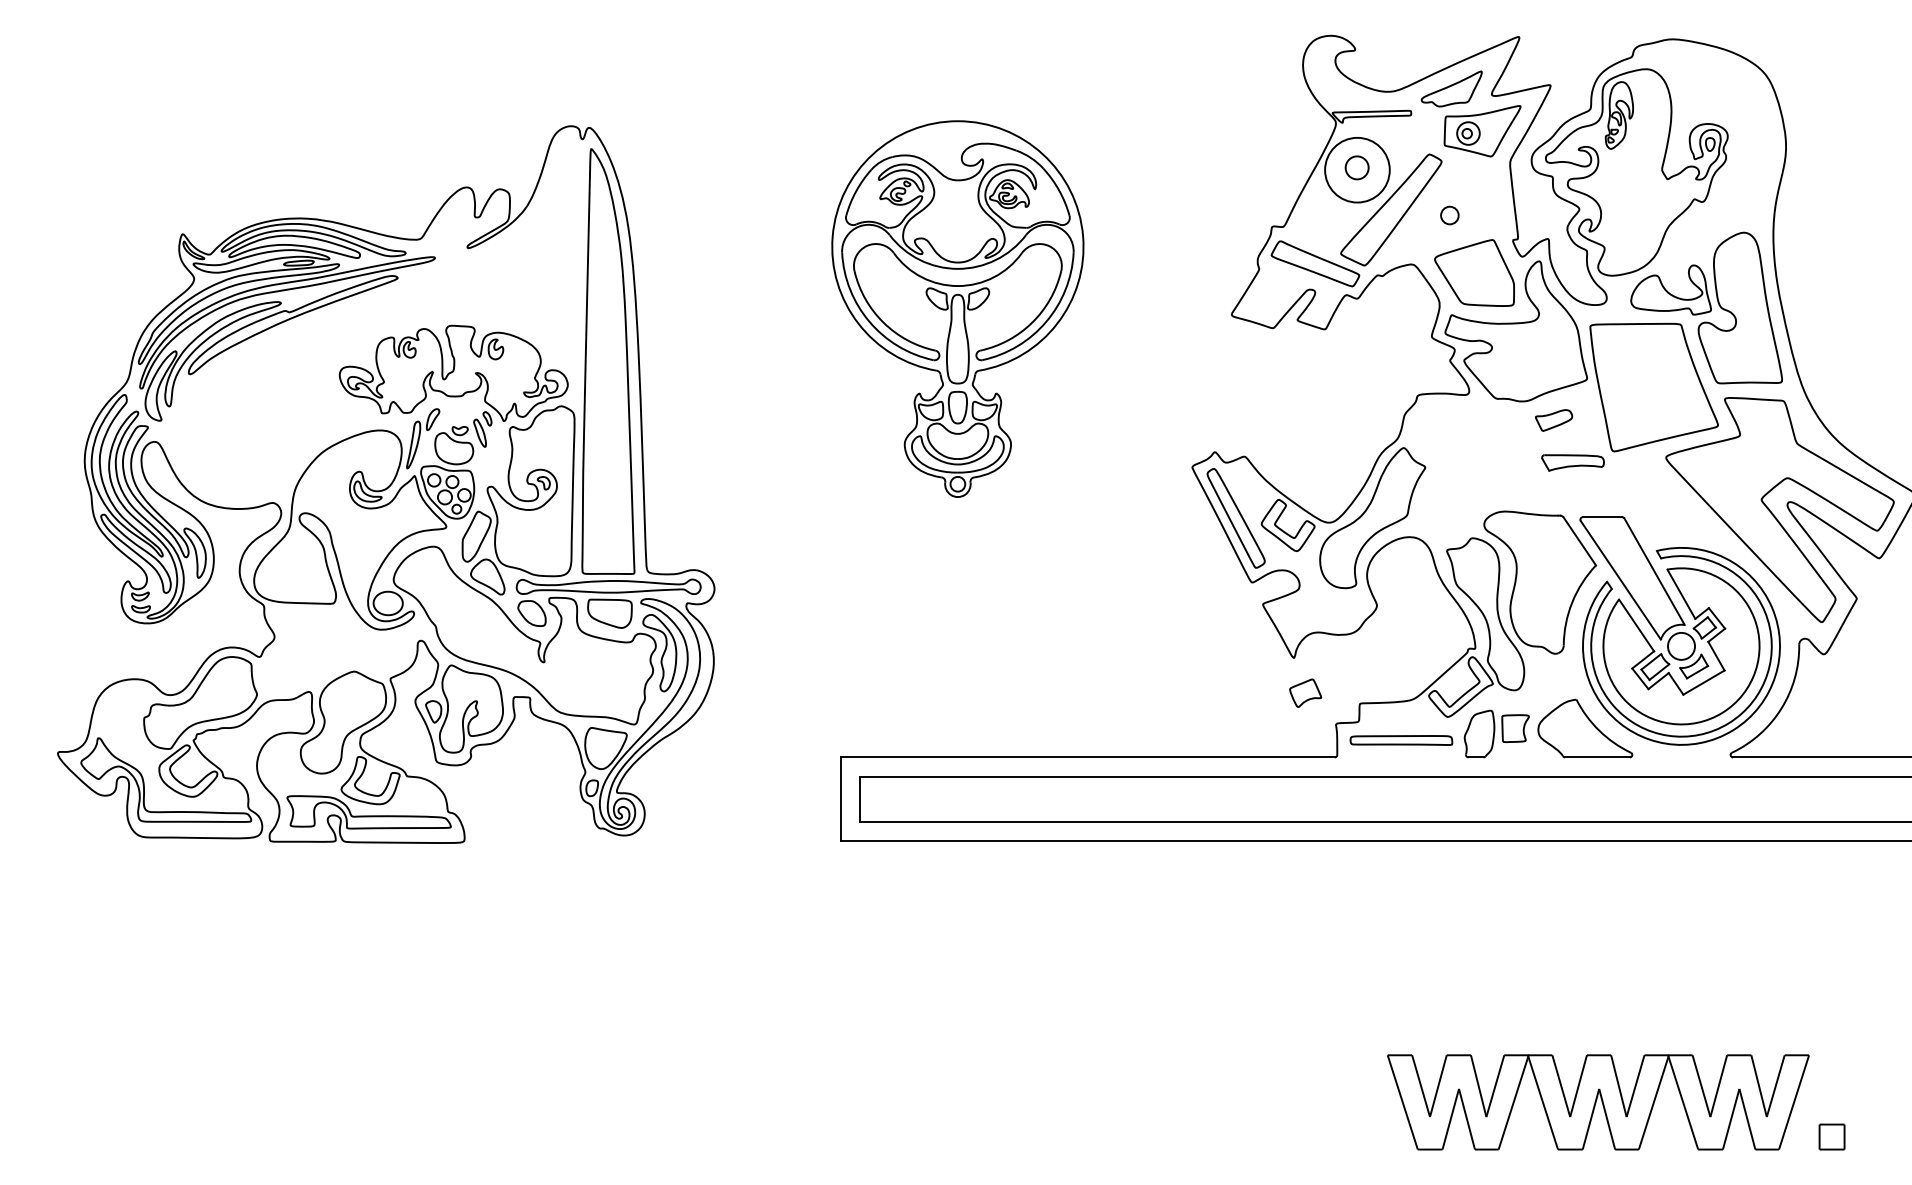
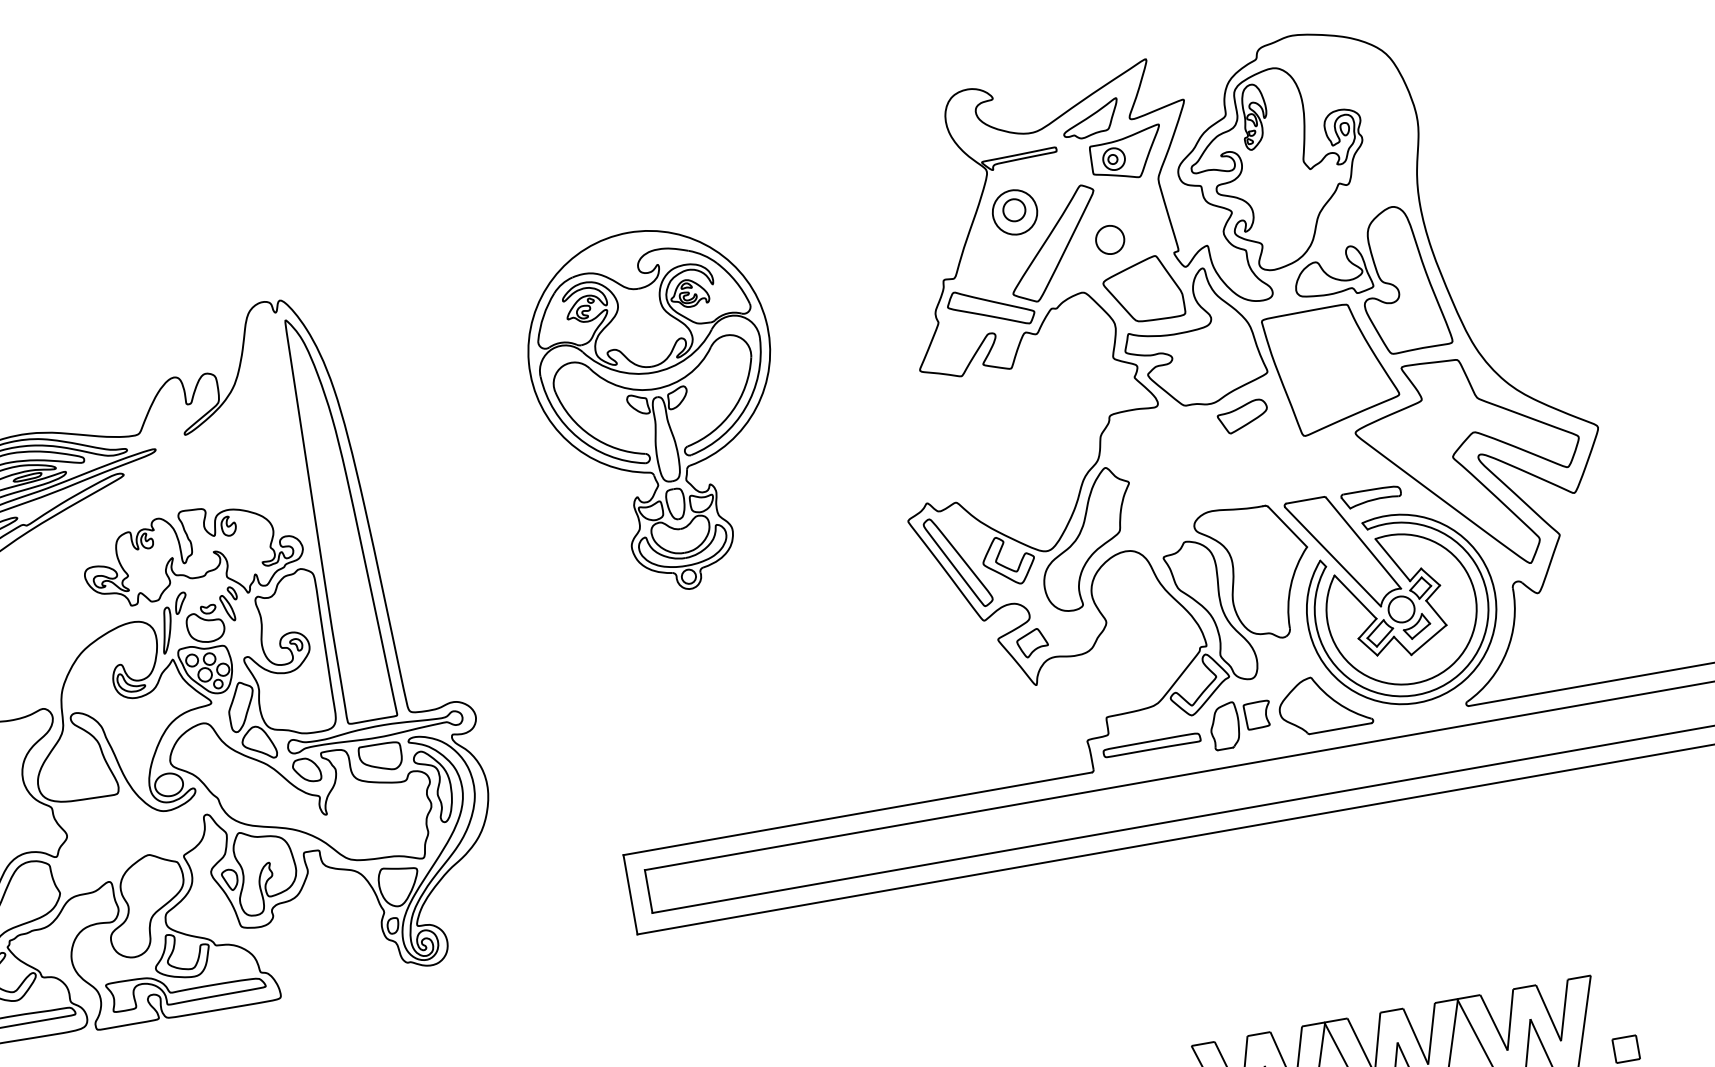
circle: (1357, 170) -> (1015, 212), size x0.71
circle: (1449, 215) -> (1109, 239), size x1.67
part: (1553, 420) -> (1242, 416), size x1.43
part: (1572, 462) -> (1371, 496), moved
part: (1305, 692) -> (1032, 642), moved

